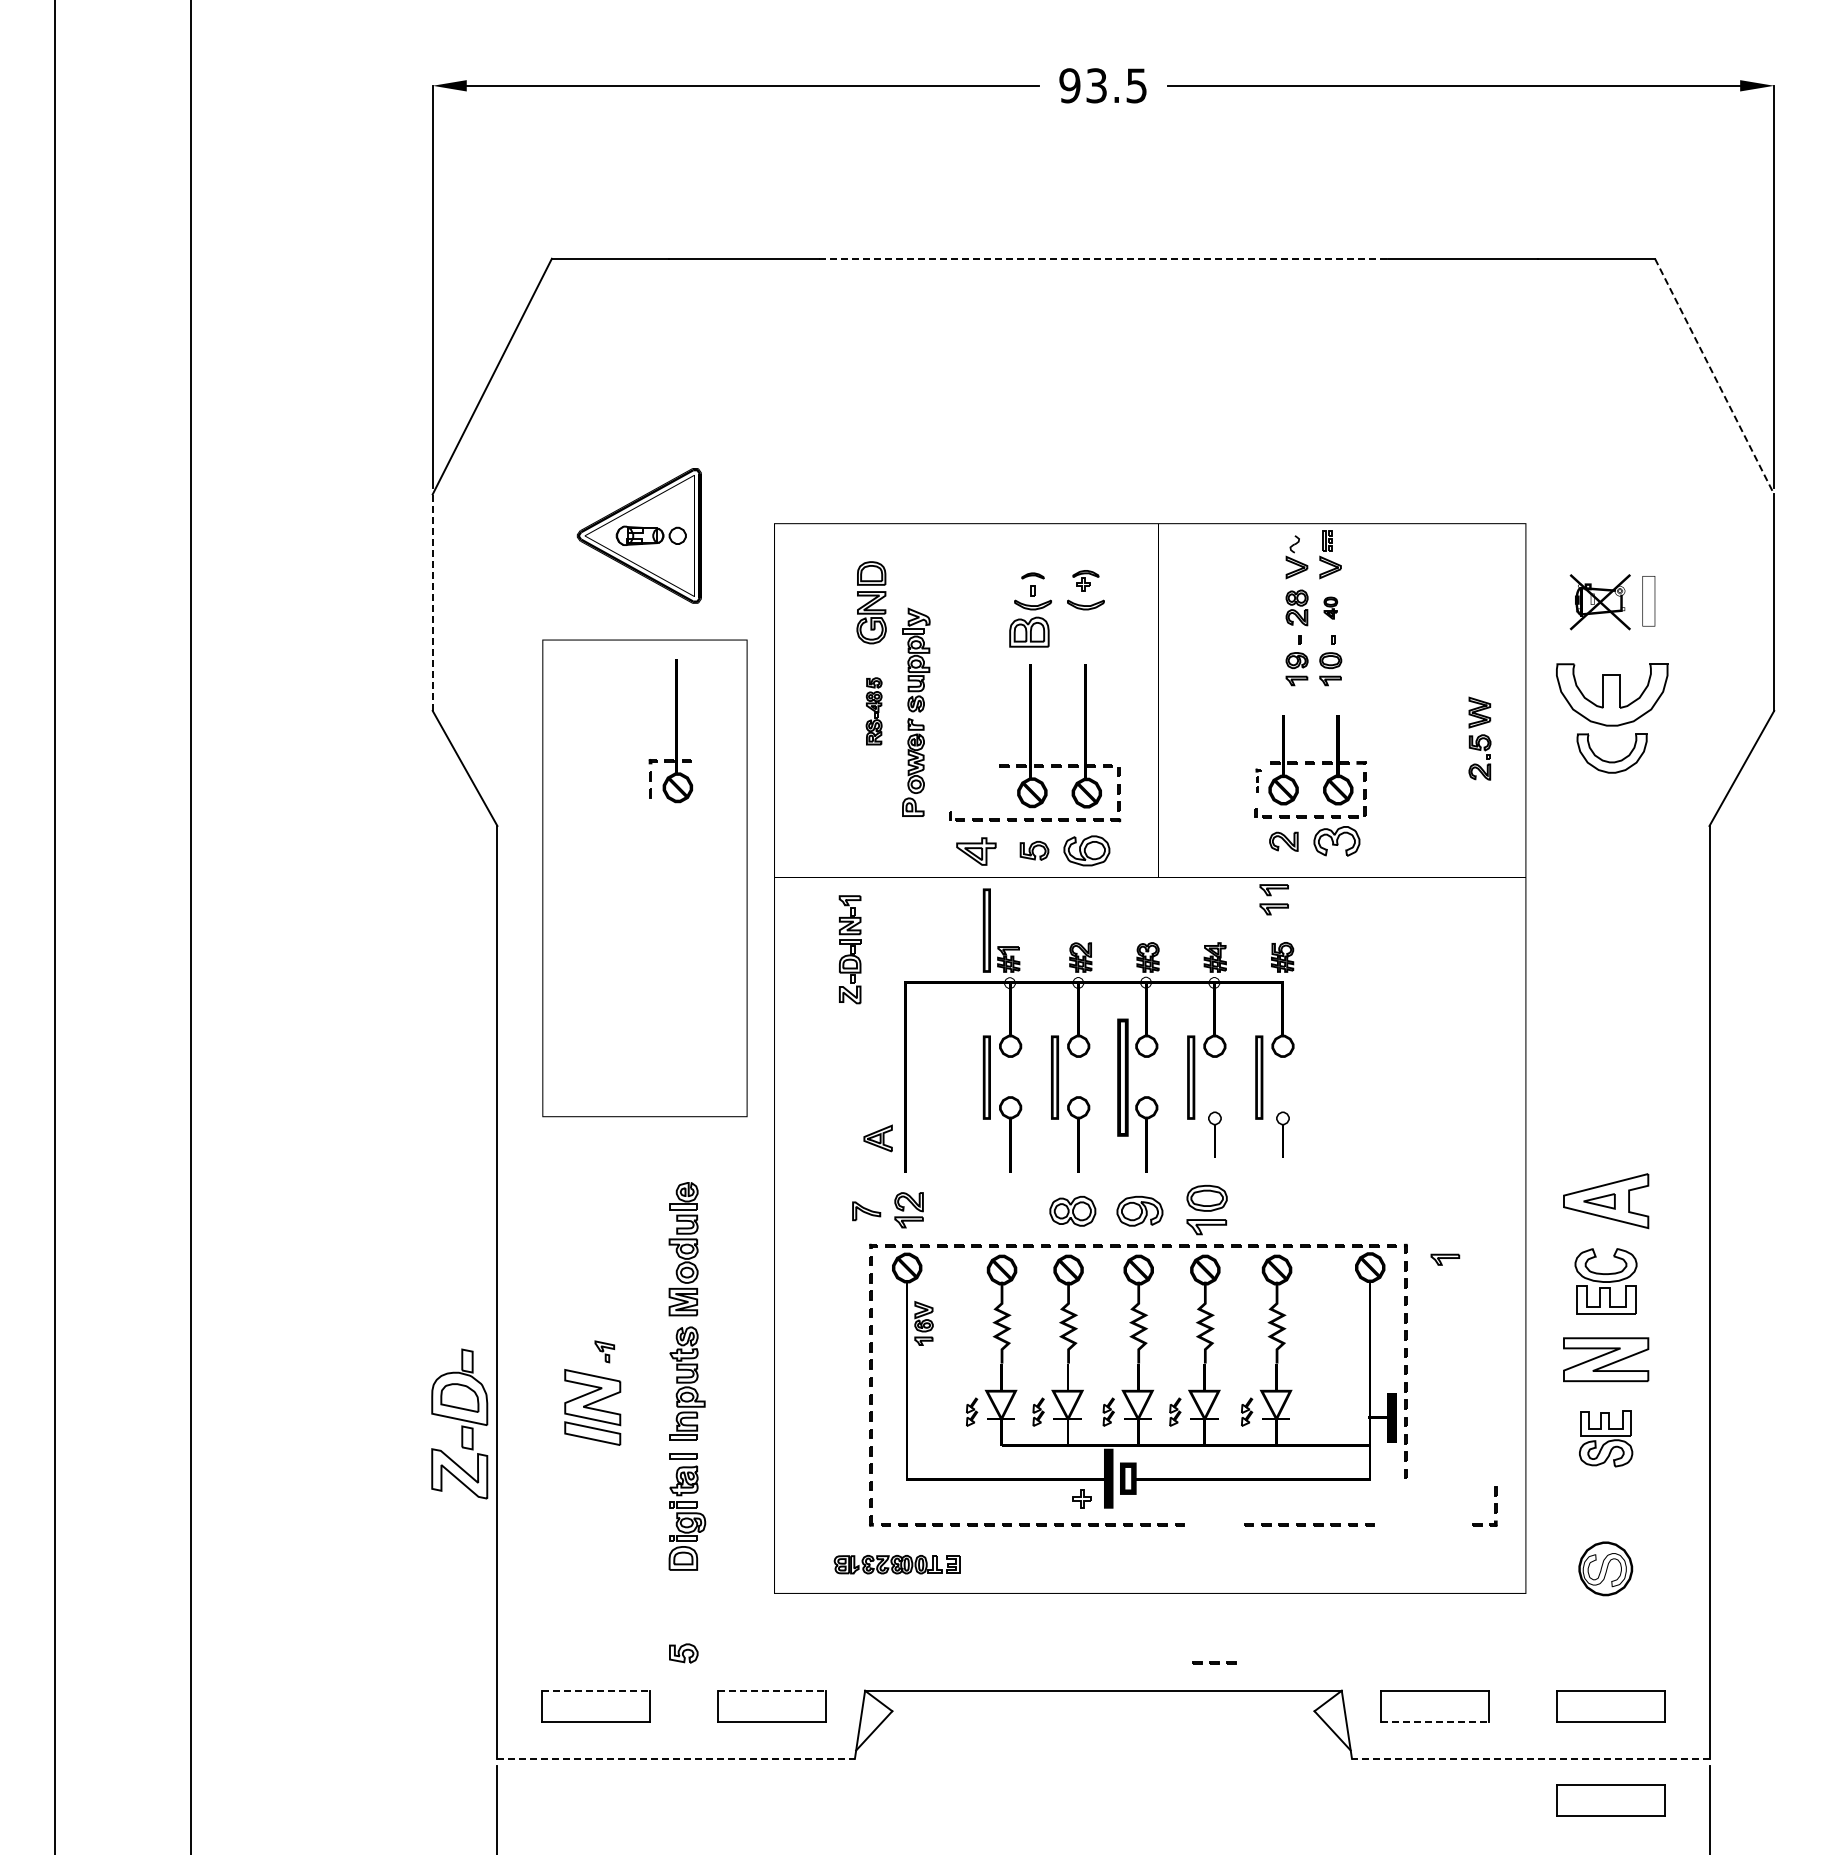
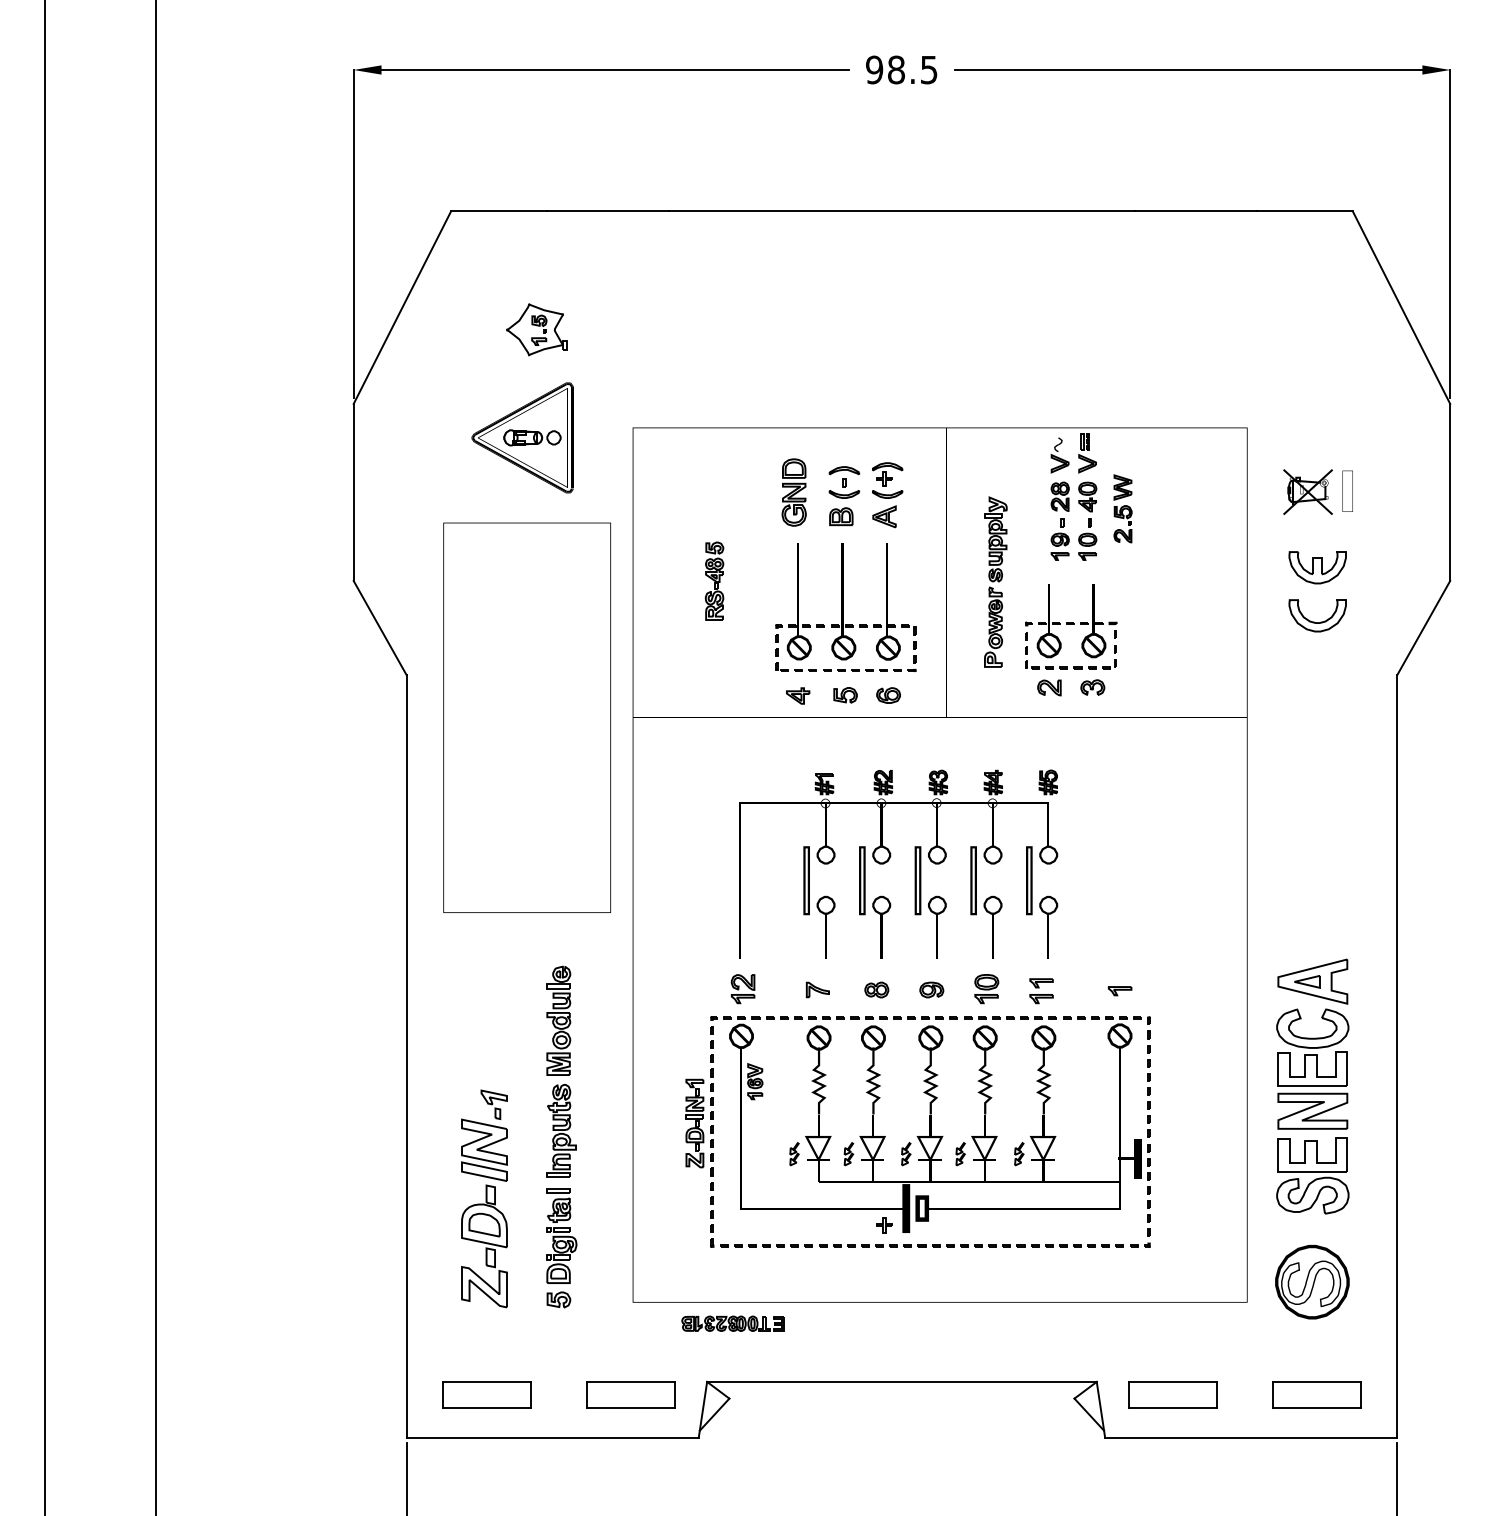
text: (1096, 85) -> (896, 69), 93.5 -> 98.5
line: (1103, 258) -> (901, 211), dashed -> solid
line: (1714, 377) -> (1401, 308), dashed -> solid
part: (656, 403) -> (536, 329), added
part: (1032, 575) -> (843, 470), size x1.67
part: (1085, 580) -> (887, 474), size x1.43
line: (432, 602) -> (353, 492), dashed -> solid
part: (871, 602) -> (794, 492), moved
part: (1330, 607) -> (1087, 496), size x1.67
part: (1028, 632) -> (840, 516), size x0.71
part: (1611, 694) -> (1317, 567), size x0.62
part: (873, 711) -> (713, 581), size x1.43
part: (916, 711) -> (995, 581), moved
part: (670, 731) -> (793, 601), moved
part: (1479, 738) -> (1122, 508), moved
part: (1258, 780) -> (1028, 637), size x1.67
part: (1336, 841) -> (1092, 687), size x0.62
part: (976, 851) -> (798, 695), size x0.71
part: (1087, 851) -> (888, 695), size x0.62
part: (1273, 899) -> (1040, 990), moved
part: (986, 930) -> (806, 760), removed
part: (849, 949) -> (694, 1123), moved
part: (1123, 1077) -> (918, 880), size x0.71
part: (1214, 1134) -> (992, 927), size x1.67
part: (1282, 1134) -> (1048, 927), size x1.67
part: (877, 1138) -> (884, 516), moved
part: (1207, 1210) -> (986, 989), size x0.71
part: (866, 1211) -> (817, 990), moved
part: (1072, 1211) -> (876, 990), size x0.62
part: (1139, 1211) -> (931, 990), size x0.62
part: (1445, 1259) -> (1120, 990), moved
part: (1605, 1281) -> (1312, 1047), size x1.43
part: (604, 1351) -> (494, 1104), size x1.67
part: (459, 1423) -> (484, 1245), moved
part: (1605, 1438) -> (1312, 1175), size x1.67
part: (1494, 1506) -> (1148, 1231), moved
part: (896, 1564) -> (732, 1323), moved
part: (1605, 1568) -> (1312, 1281), size x1.67
part: (683, 1653) -> (558, 1299), moved
line: (1214, 1662) -> (992, 1245), moved
line: (596, 1690) -> (487, 1381), dashed -> solid
line: (771, 1690) -> (630, 1381), dashed -> solid
line: (1435, 1722) -> (1173, 1407), dashed -> solid
line: (676, 1758) -> (552, 1437), dashed -> solid
line: (1530, 1758) -> (1251, 1437), dashed -> solid
part: (1610, 1800) -> (1316, 1471), removed

